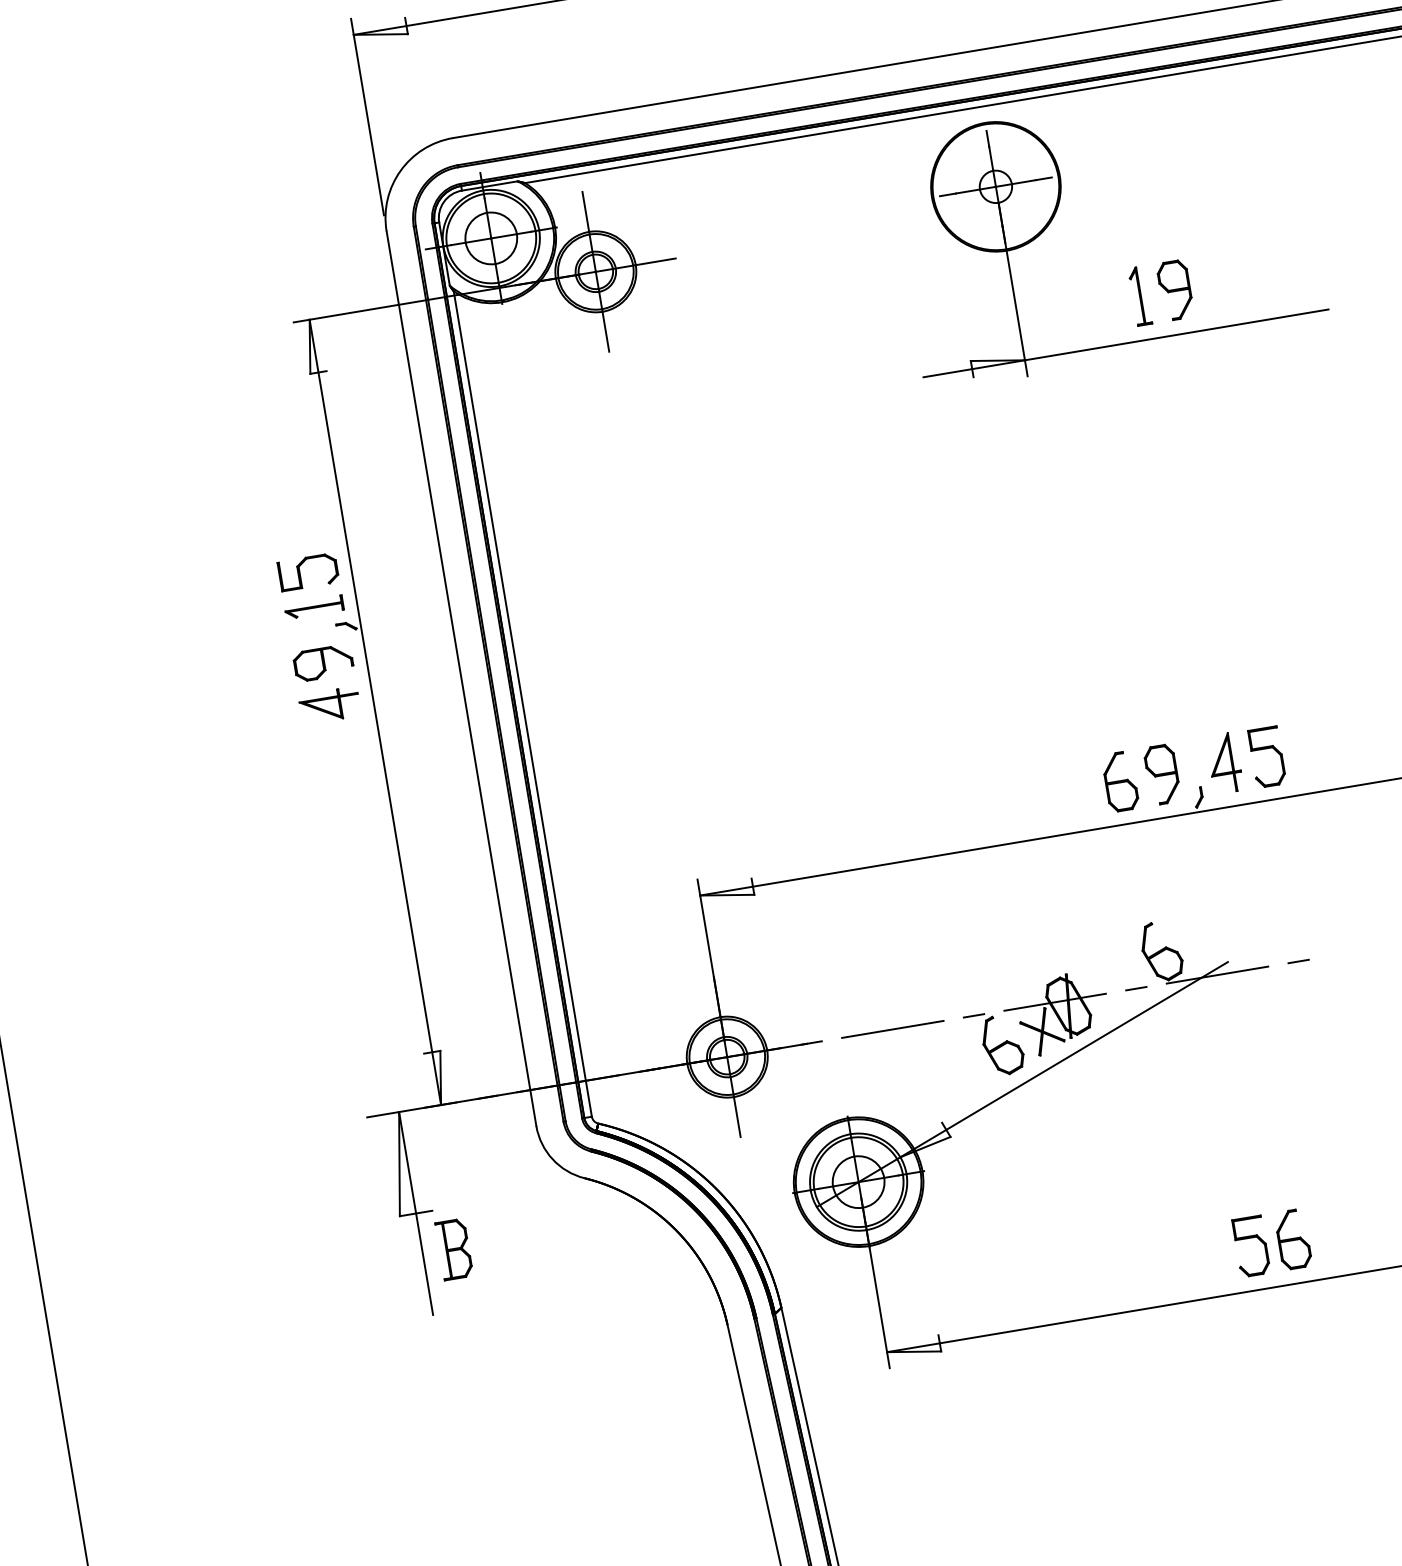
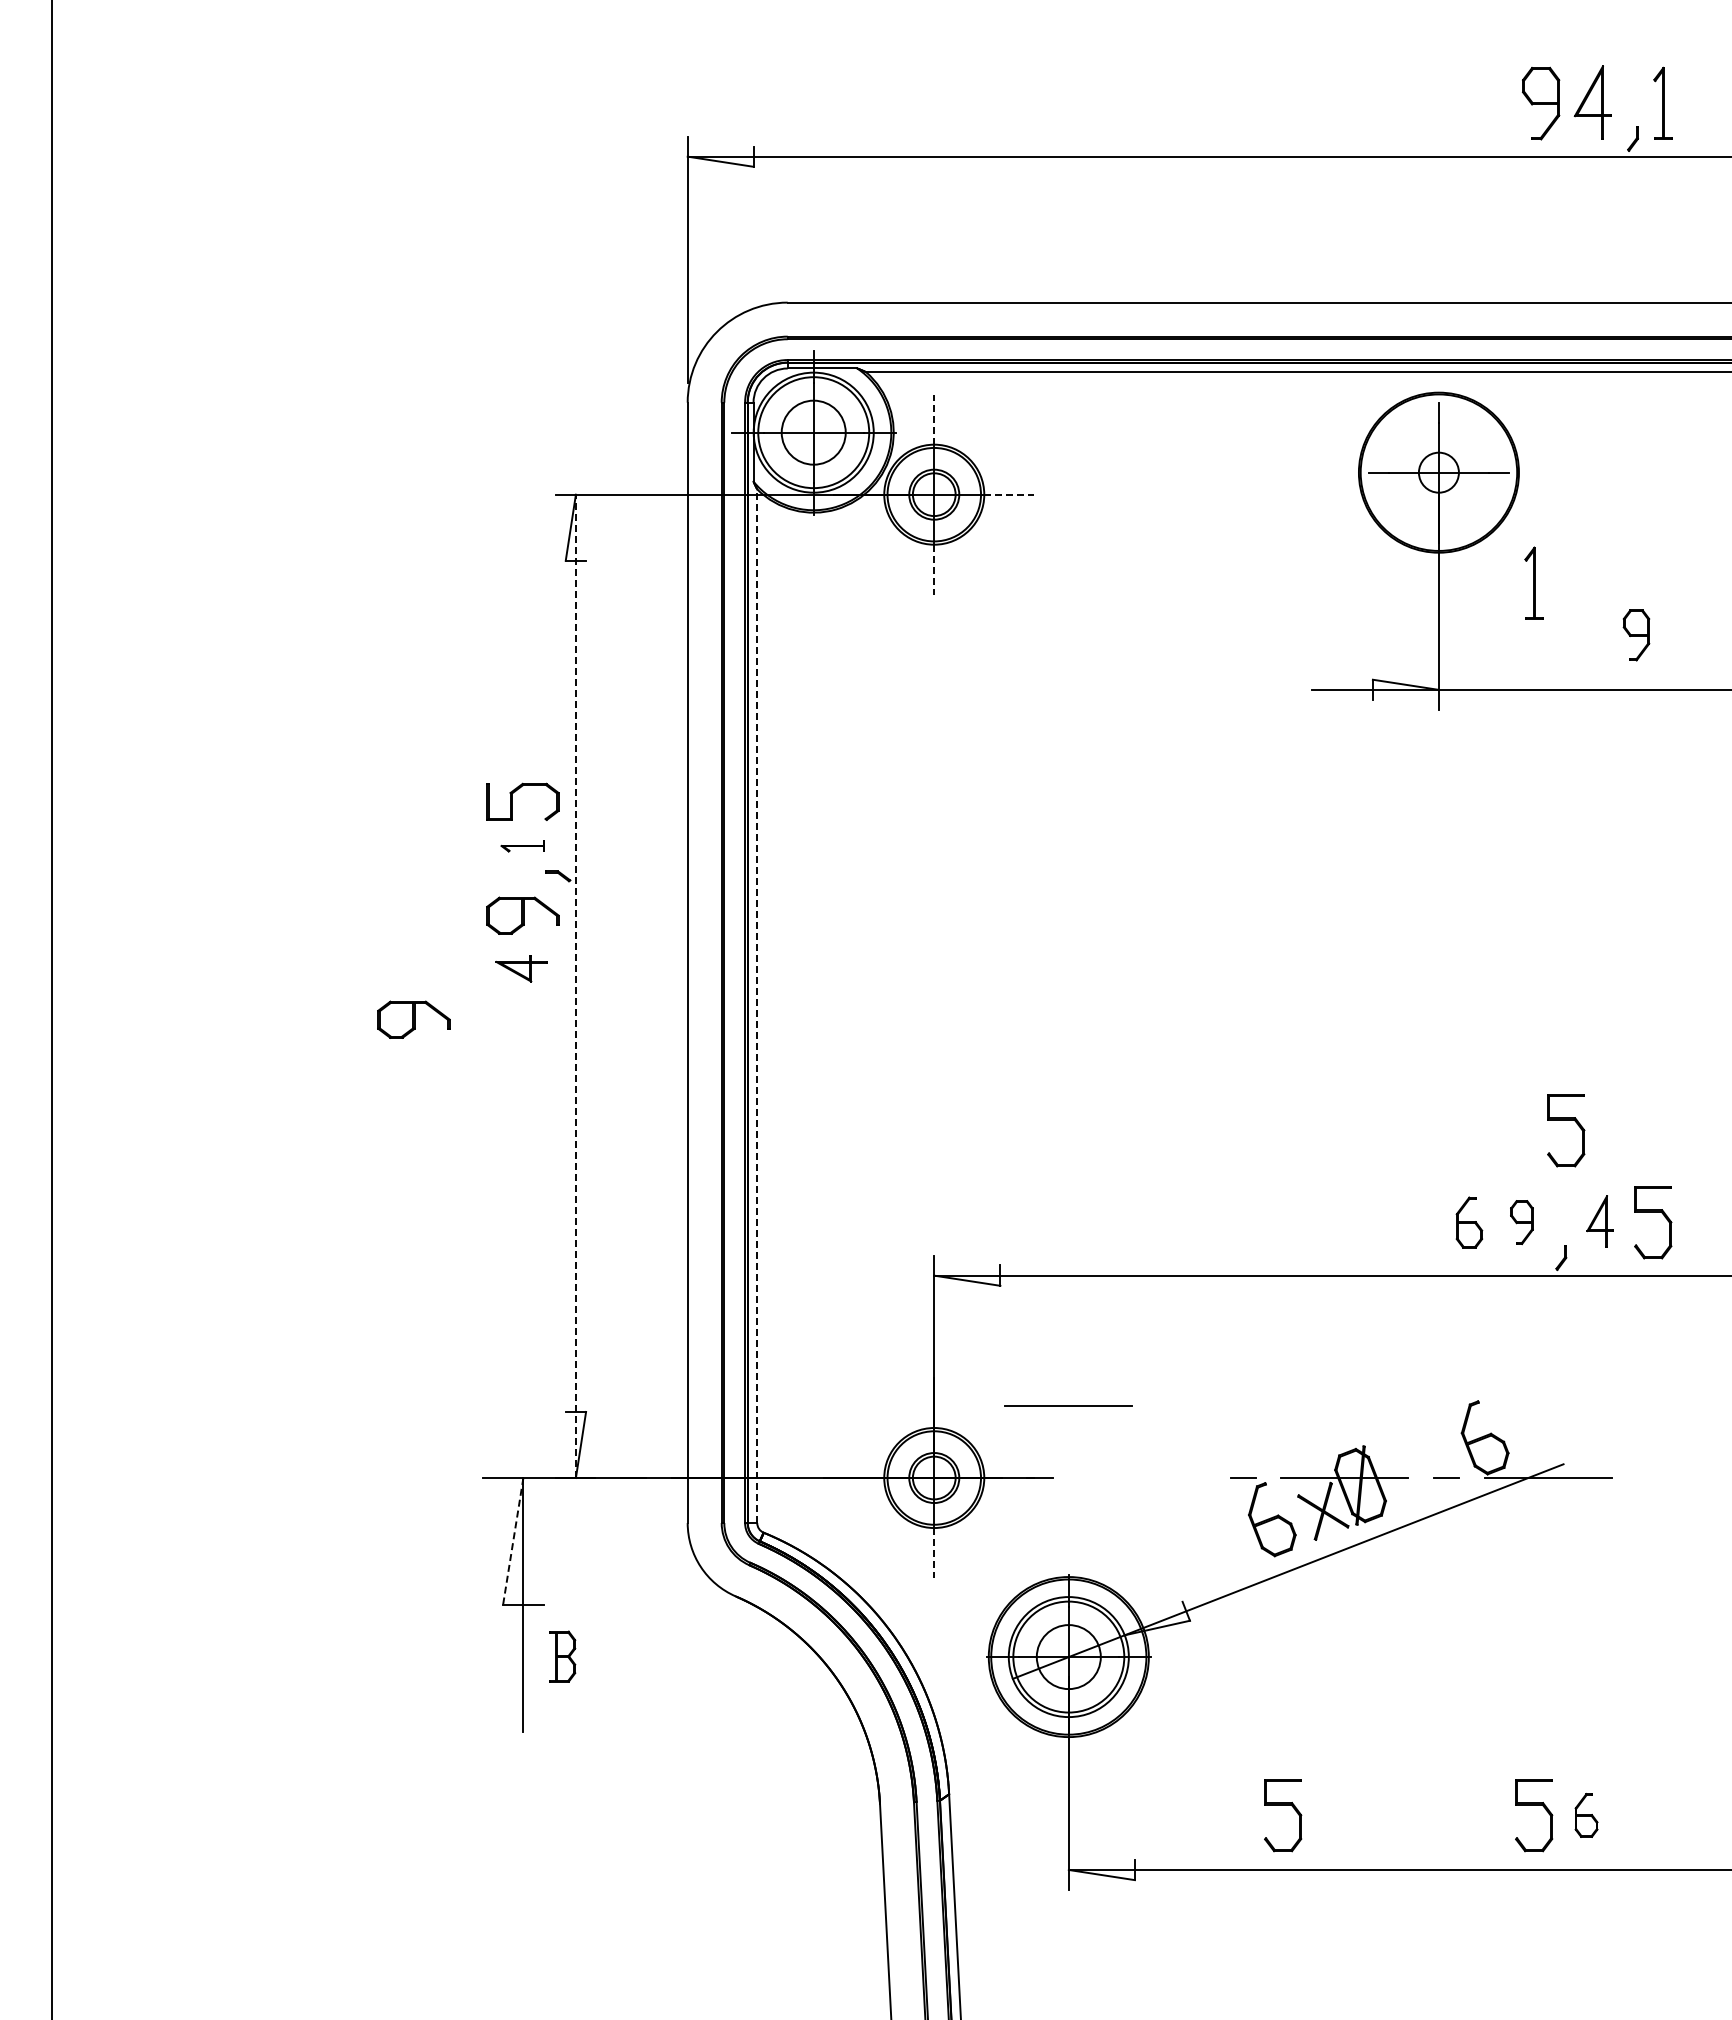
line: (585, 211) -> (934, 419), solid -> dashed
line: (655, 261) -> (1009, 494), solid -> dashed
part: (1175, 290) -> (1636, 635), size x0.7
part: (1139, 295) -> (1533, 582), moved
line: (606, 332) -> (934, 570), solid -> dashed
part: (313, 607) -> (522, 845), size x0.6
part: (1184, 687) -> (1566, 1120), added
line: (523, 704) -> (757, 1006), solid -> dashed
part: (329, 705) -> (521, 968), size x0.7
line: (375, 712) -> (575, 986), solid -> dashed
part: (250, 760) -> (413, 1019), added
part: (1224, 763) -> (1599, 1221), size x0.7
part: (1162, 774) -> (1521, 1222), size x0.6
part: (1120, 781) -> (1469, 1222), size x0.7
line: (1298, 961) -> (1649, 1478), removed
line: (892, 1029) -> (1068, 1405), moved
line: (737, 1117) -> (934, 1553), solid -> dashed
line: (399, 1164) -> (513, 1542), solid -> dashed
part: (1293, 1239) -> (1586, 1815), size x0.6
part: (454, 1249) -> (562, 1656), size x0.7
part: (1049, 1271) -> (1283, 1805), added

